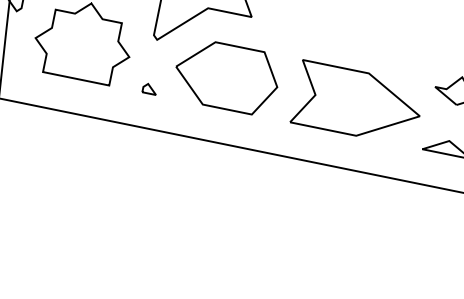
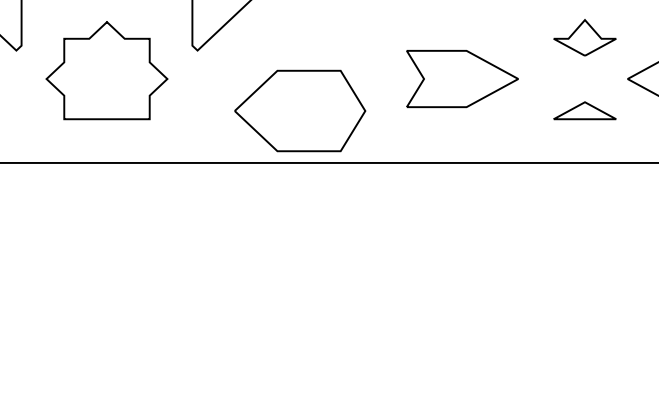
part: (227, 76) -> (300, 110), moved
part: (149, 89) -> (200, 113), removed
part: (358, 103) -> (462, 78), size x0.7

